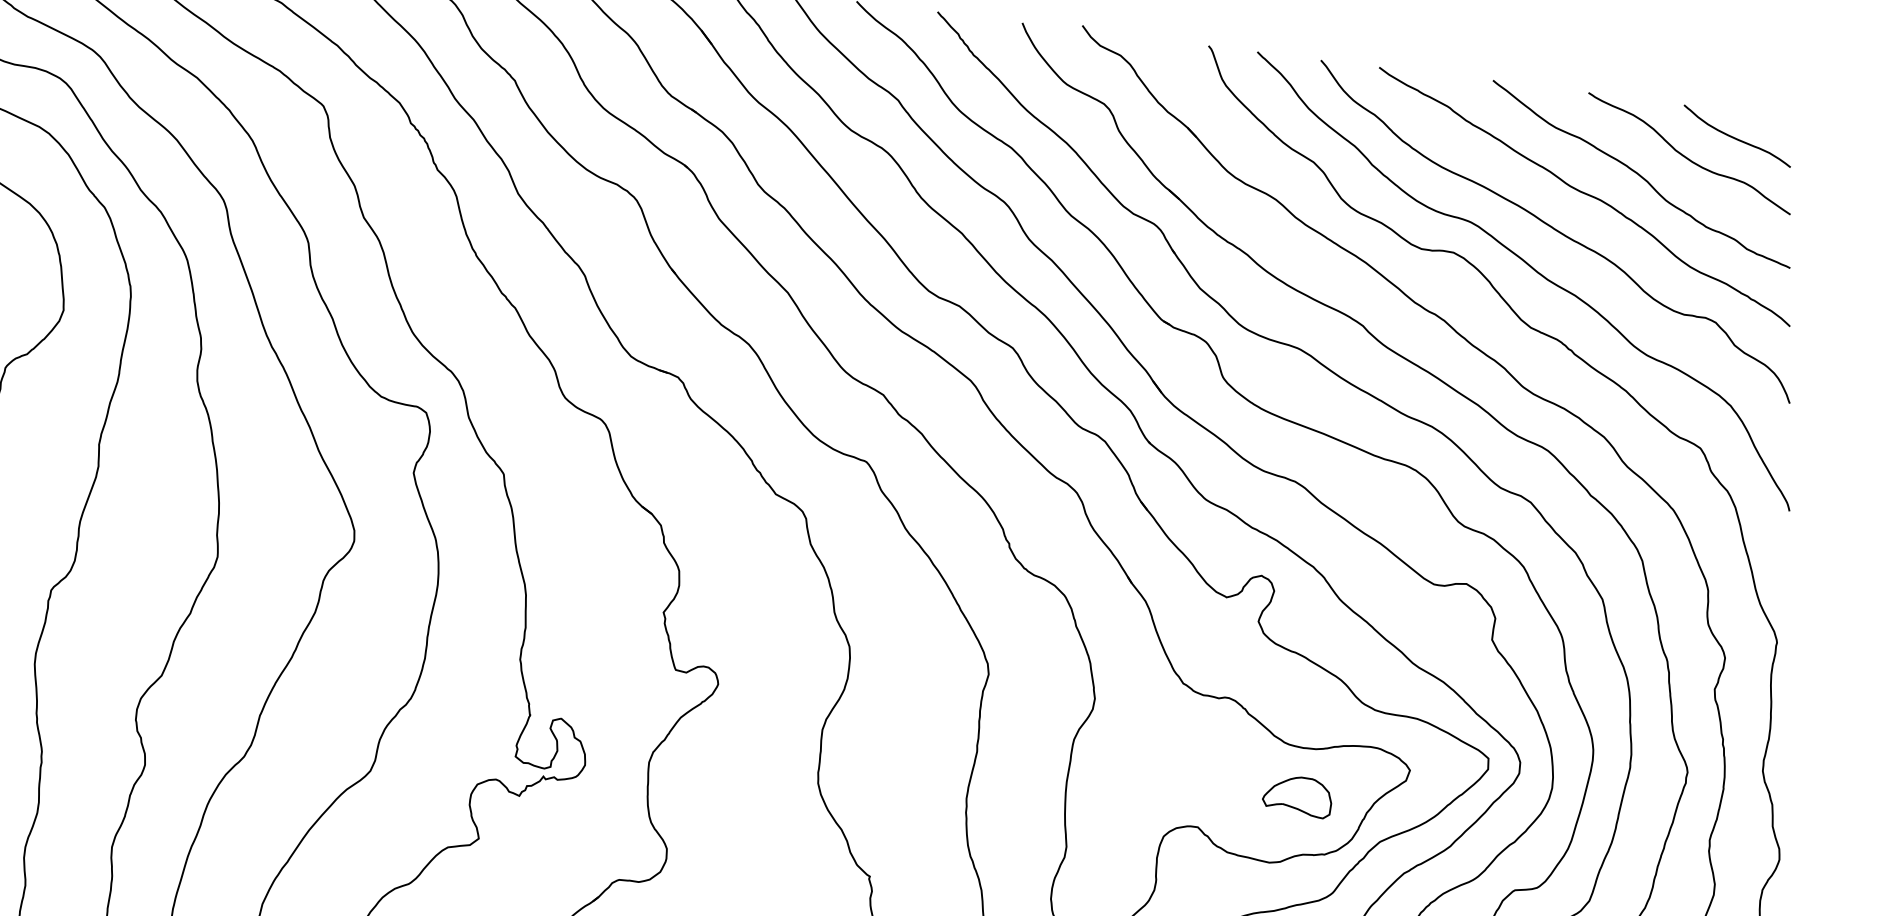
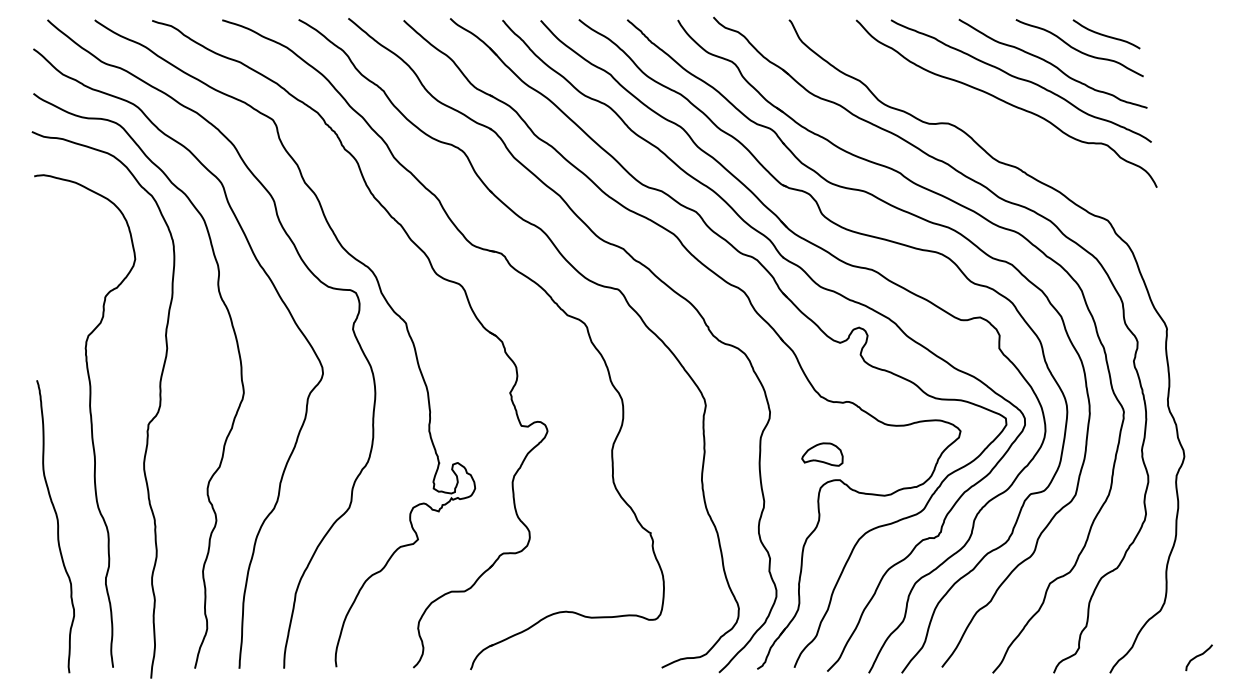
curve: (1530, 268) -> (994, 127), removed
part: (1297, 796) -> (822, 454), moved

